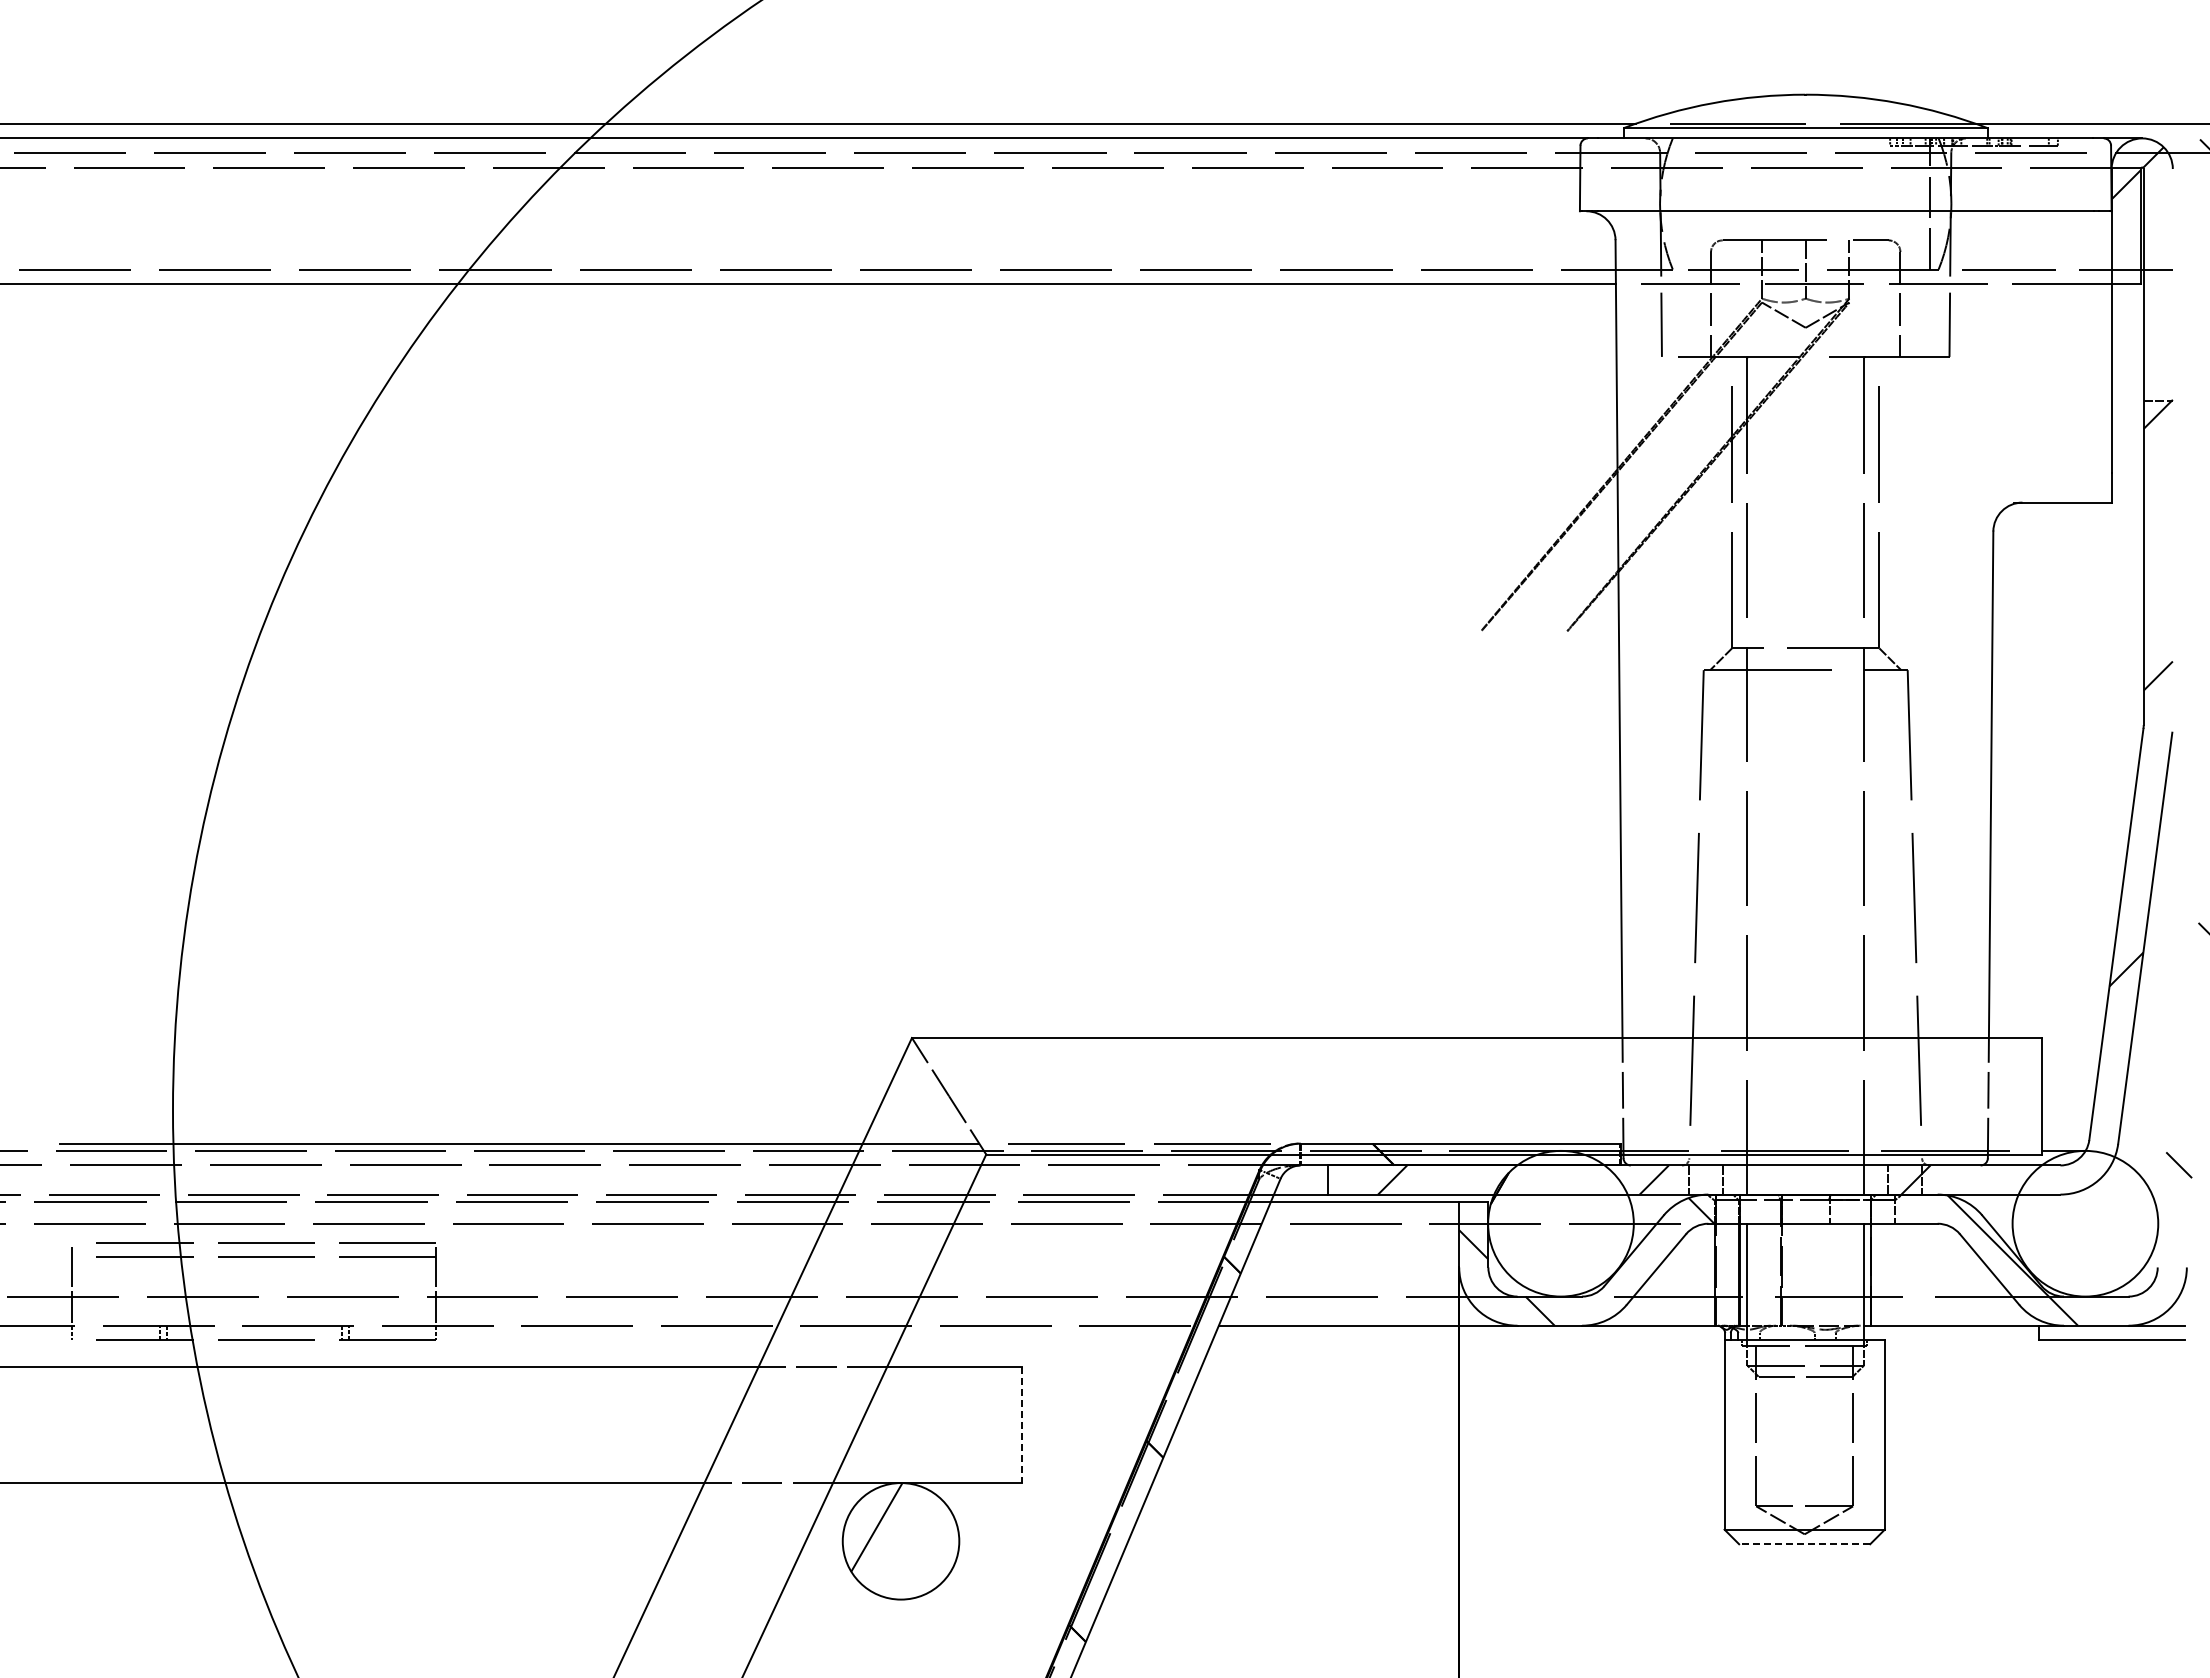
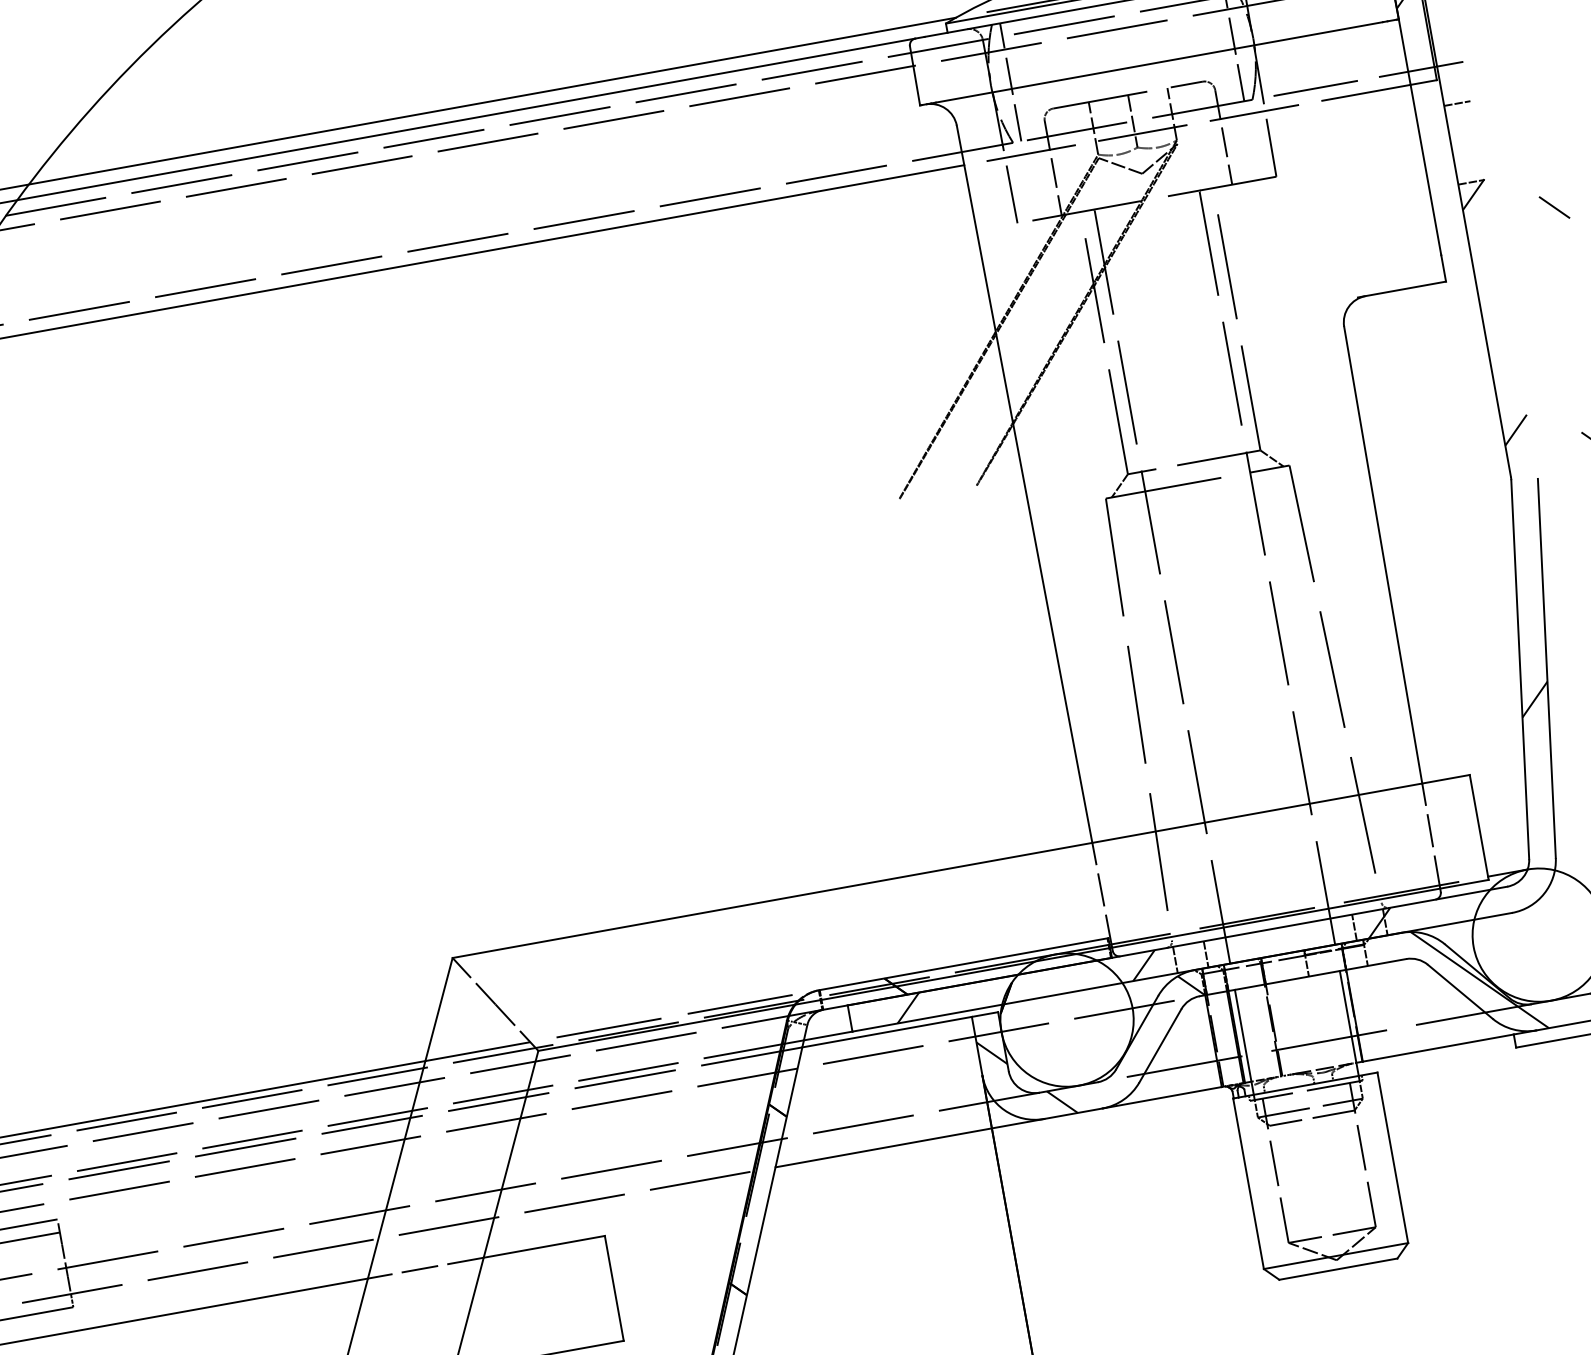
line: (1681, 203) -> (1010, 82), added
line: (2157, 313) -> (1456, 103), added
line: (1021, 1425) -> (614, 1289), dashed -> solid
line: (1804, 1544) -> (1338, 1269), dashed -> solid

